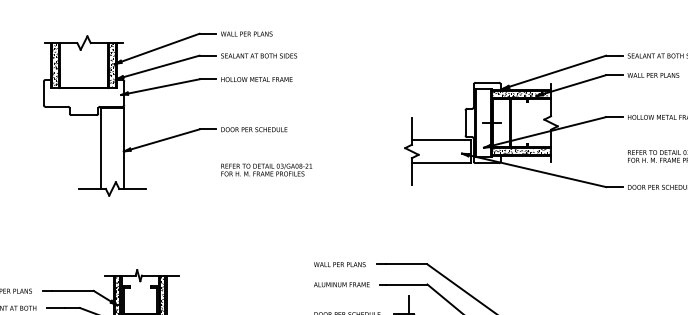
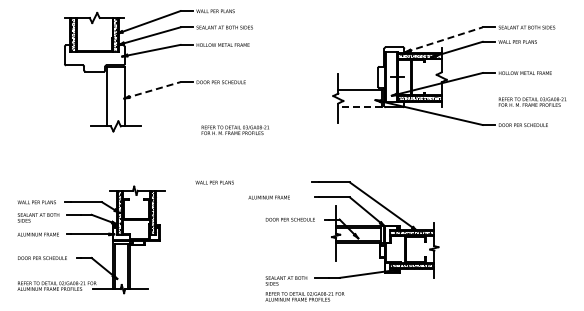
line: (554, 72) -> (444, 39), solid -> dashed
line: (161, 140) -> (152, 90), solid -> dashed
line: (441, 163) -> (360, 107), solid -> dashed
text: (265, 168) -> (234, 129), moved
text: (339, 264) -> (214, 182), moved
text: (340, 284) -> (268, 197), moved

